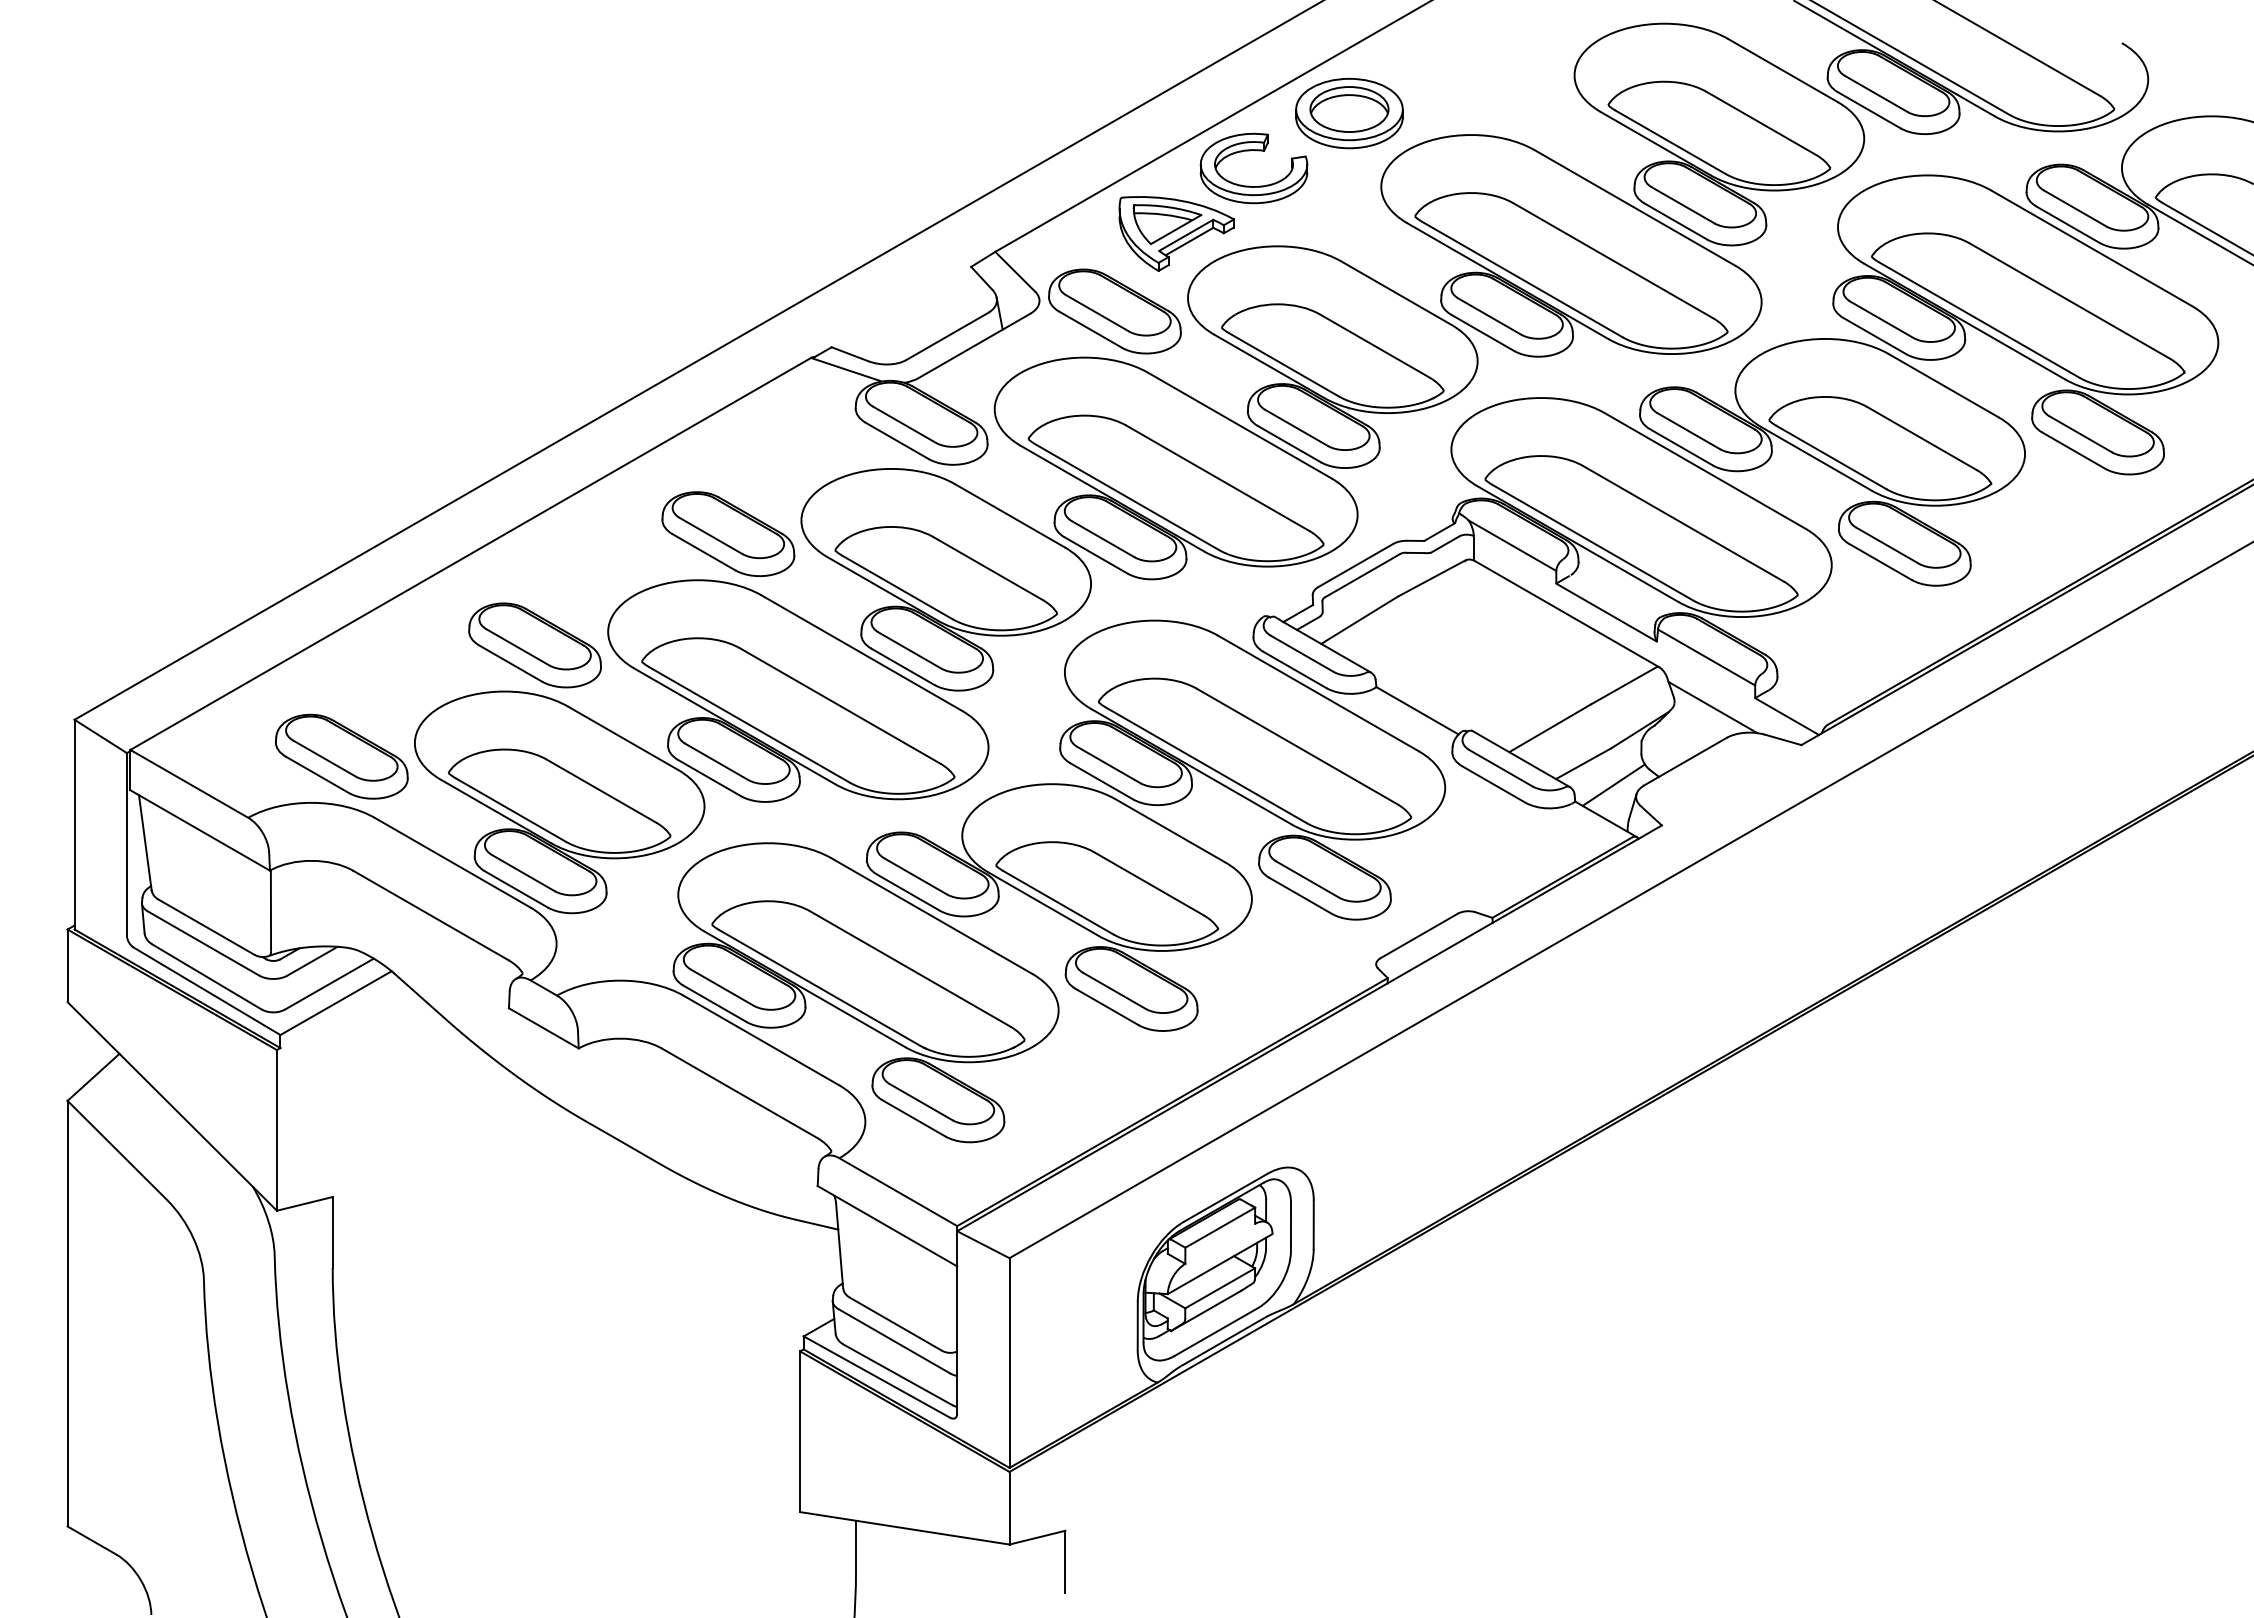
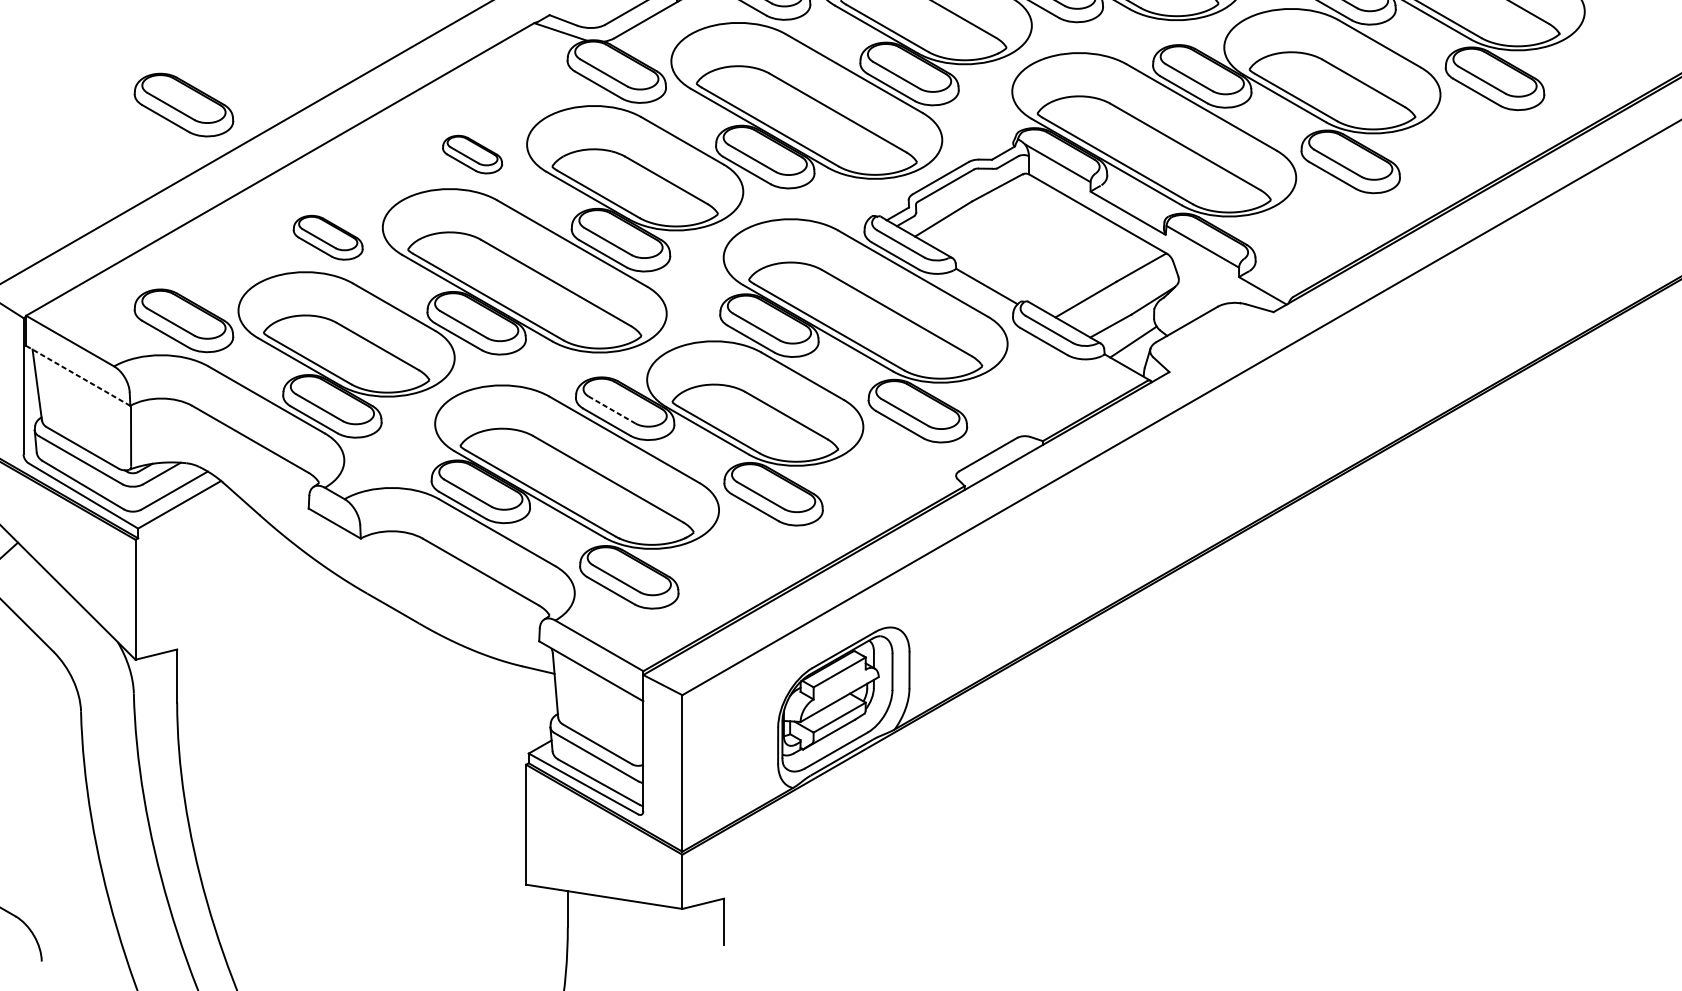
part: (341, 467) -> (183, 104), added
part: (728, 533) -> (472, 154), size x0.6
part: (534, 645) -> (327, 237), size x0.7
line: (1712, 707) -> (1207, 284), removed
line: (200, 830) -> (78, 375), solid -> dashed
line: (915, 876) -> (612, 410), solid -> dashed

